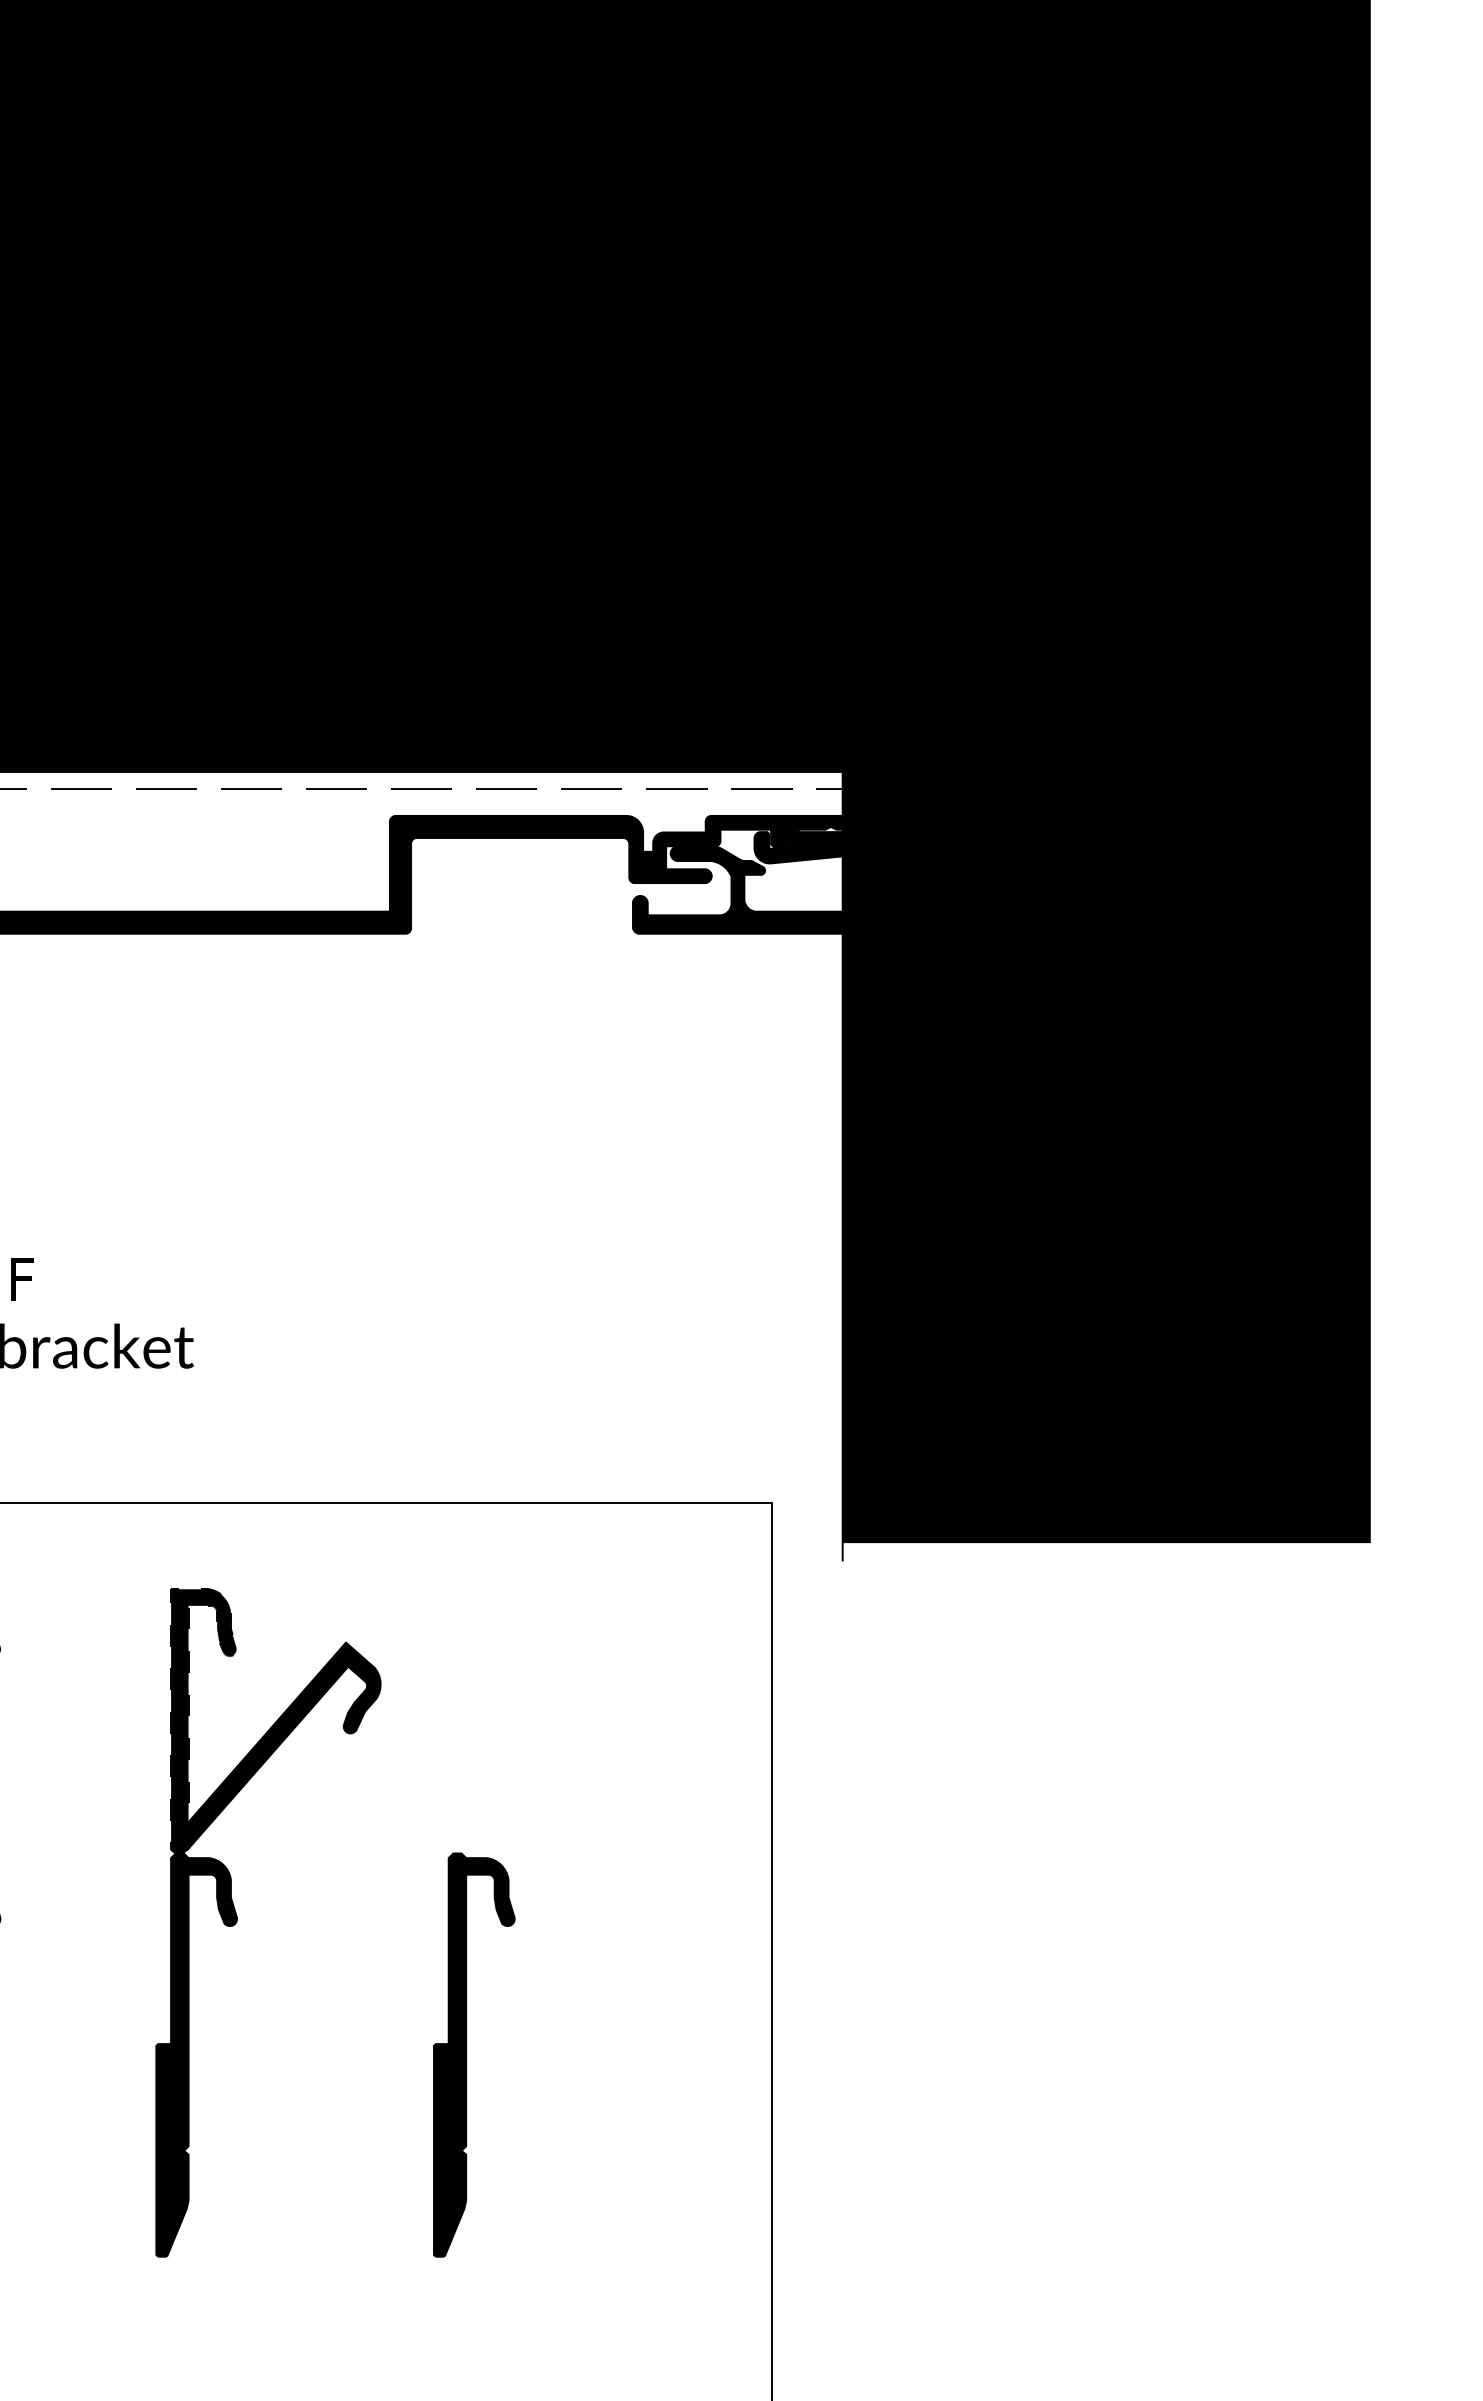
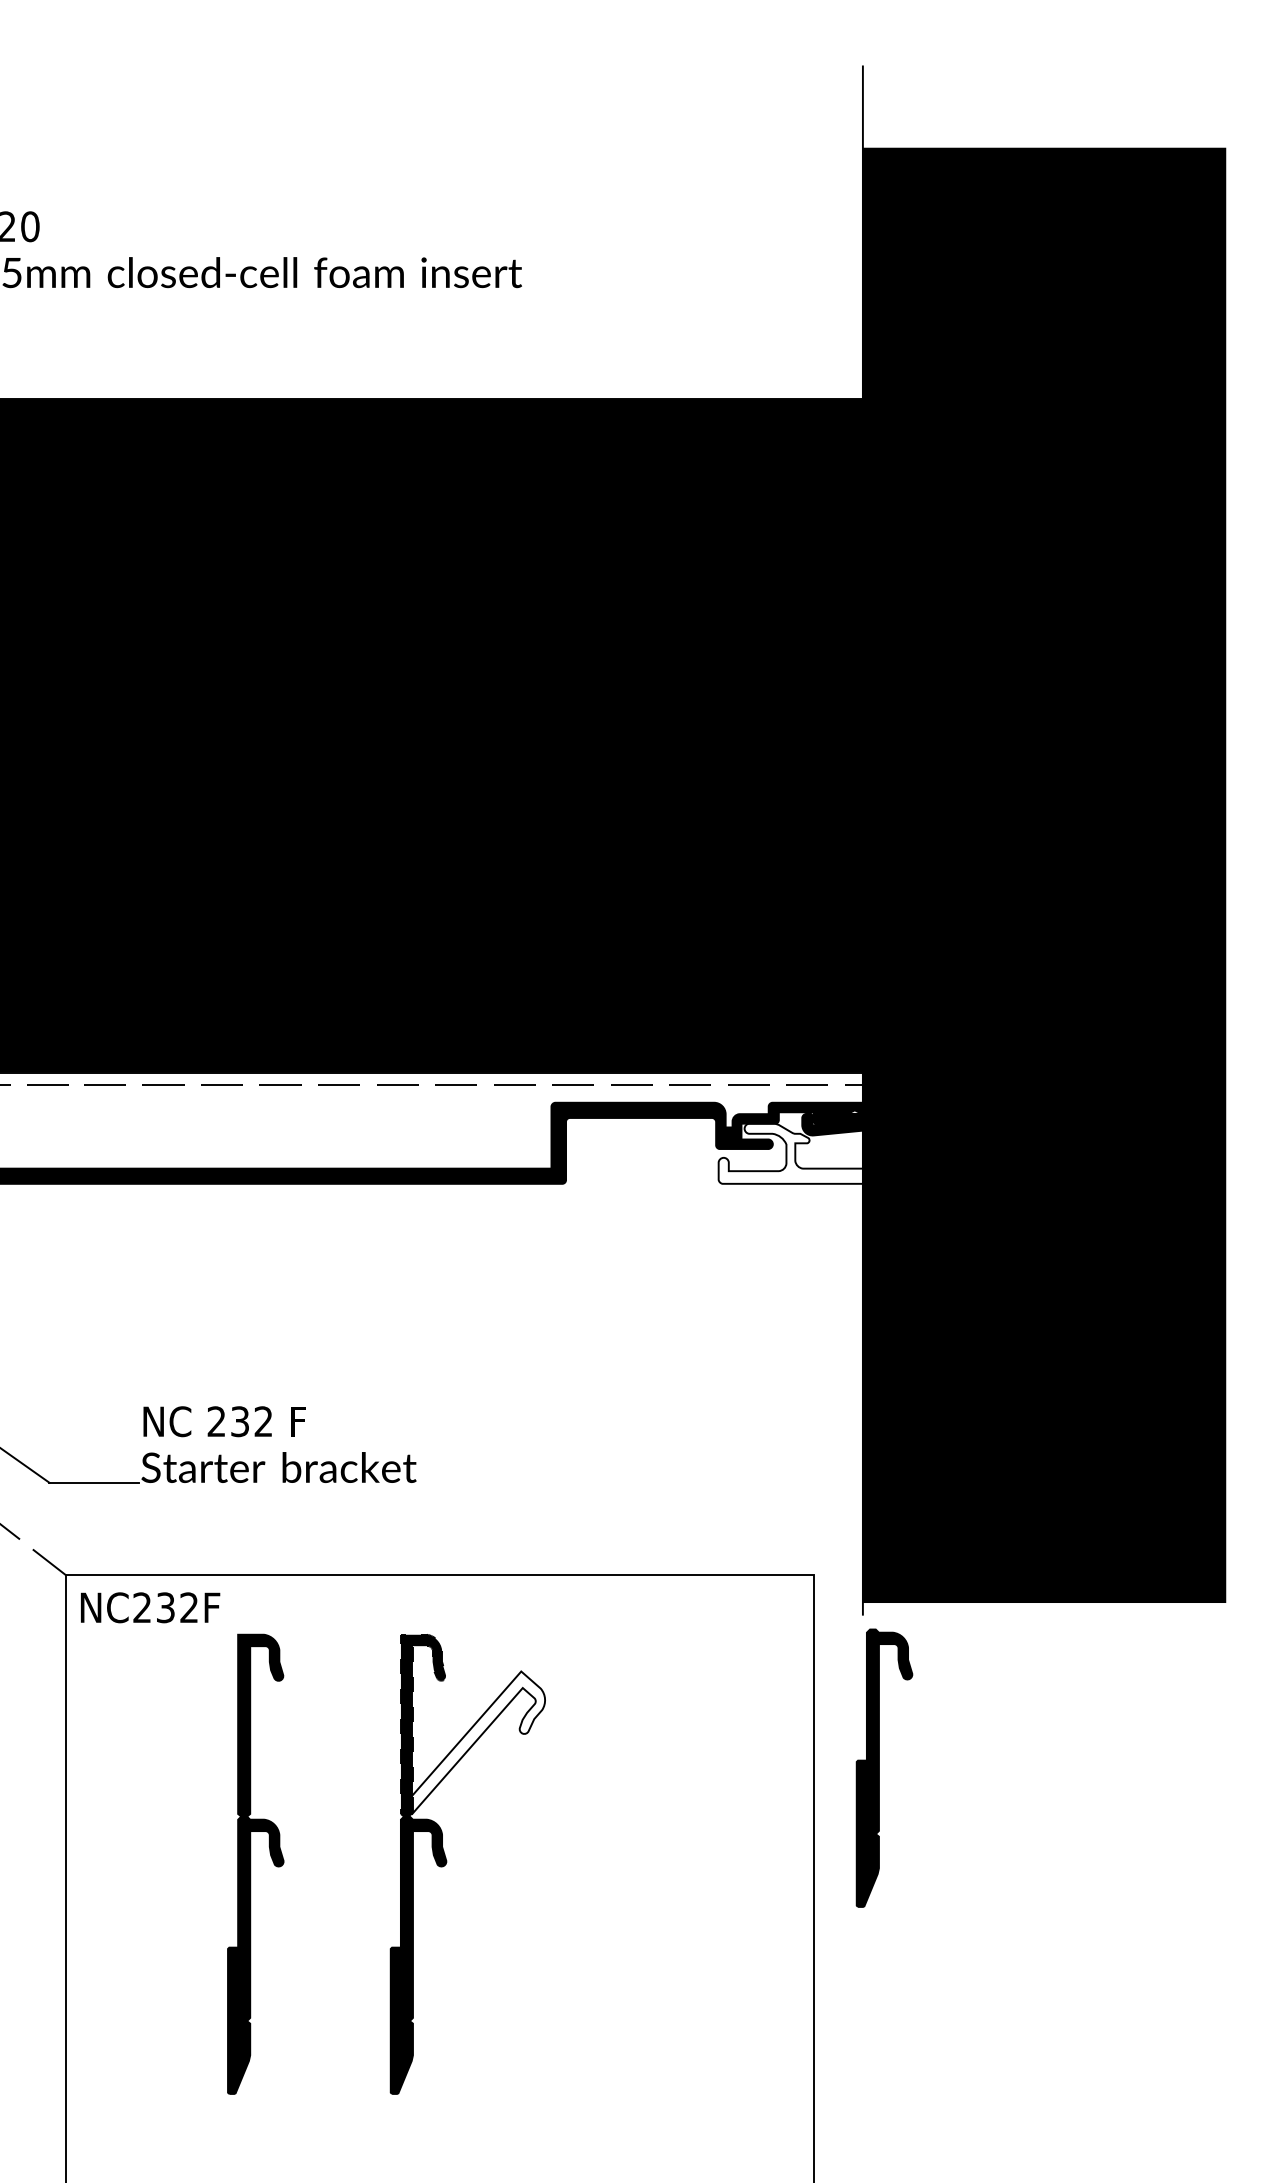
fill: (892, 889) -> (897, 1153), removed
fill: (278, 1745) -> (474, 1742), removed
part: (474, 2054) -> (884, 1767), moved

